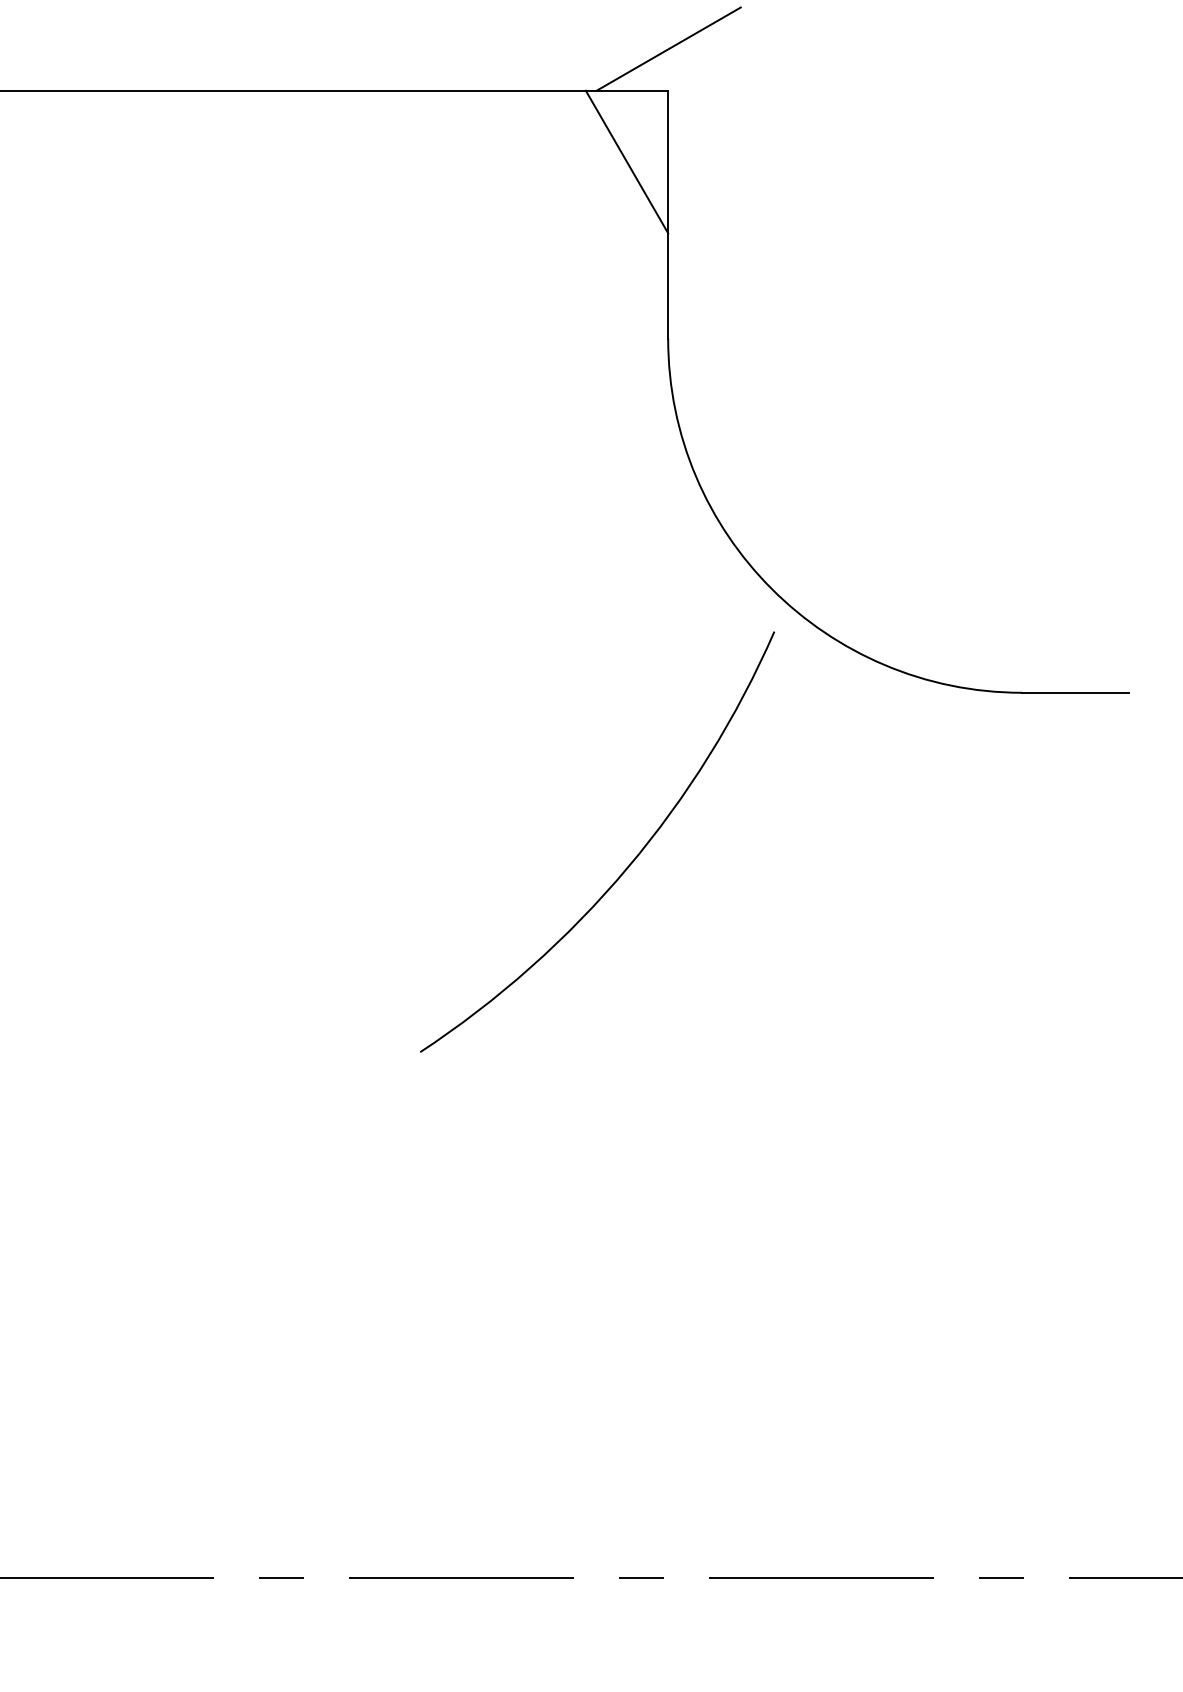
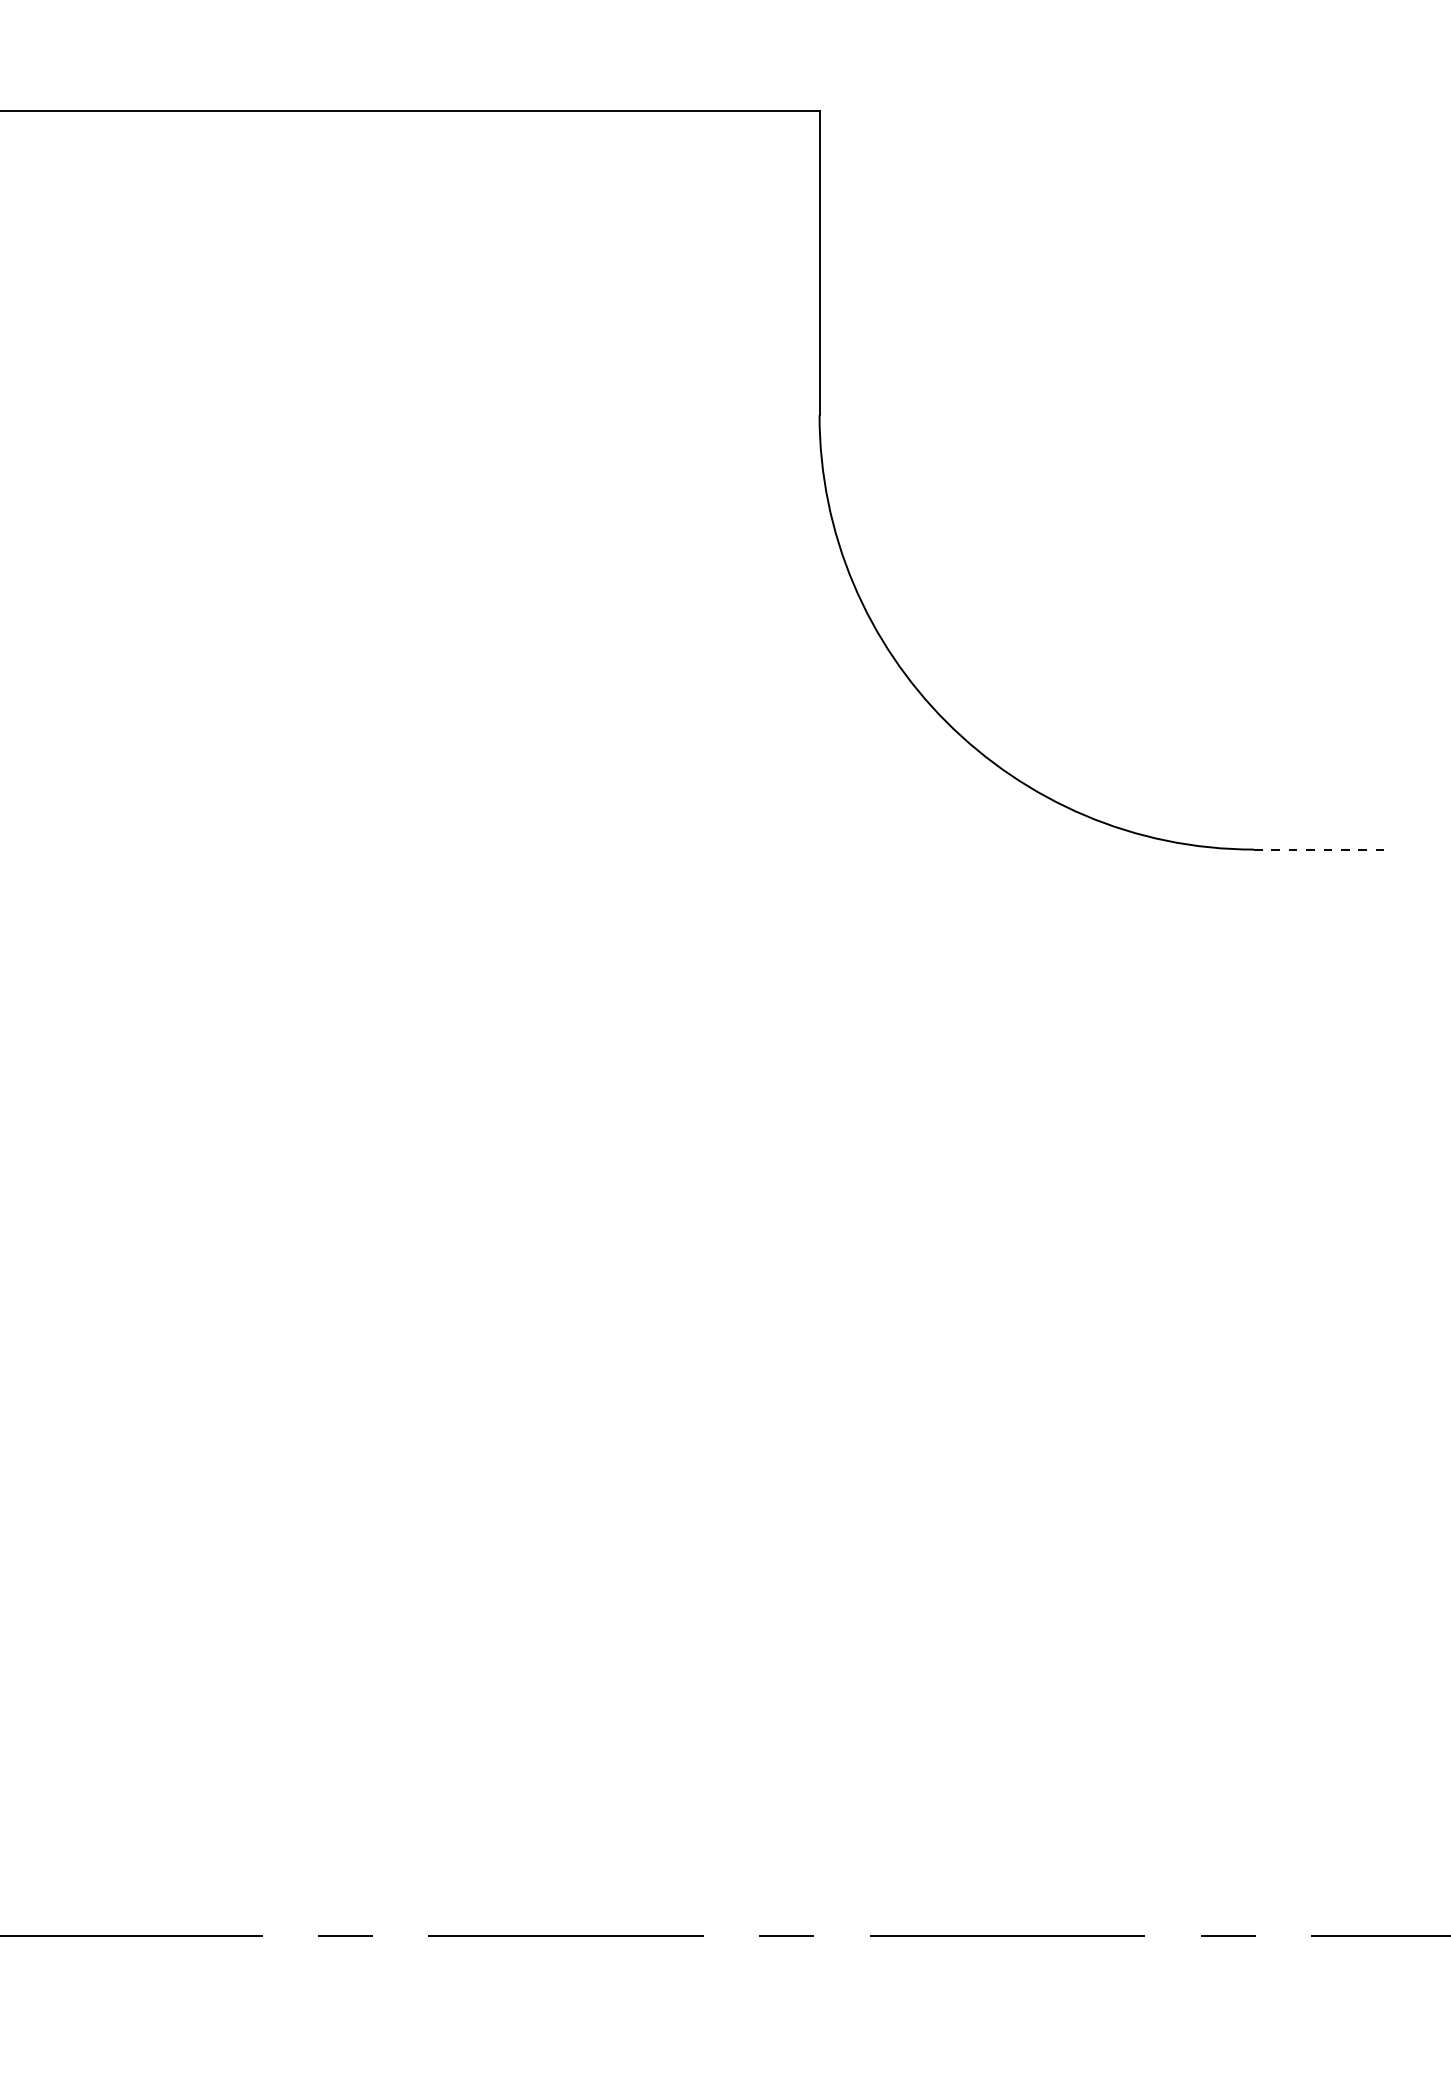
line: (668, 48) -> (819, 59), removed
line: (626, 162) -> (768, 198), removed
line: (1075, 692) -> (1319, 849), solid -> dashed
arc: (628, 865) -> (770, 1061), removed

